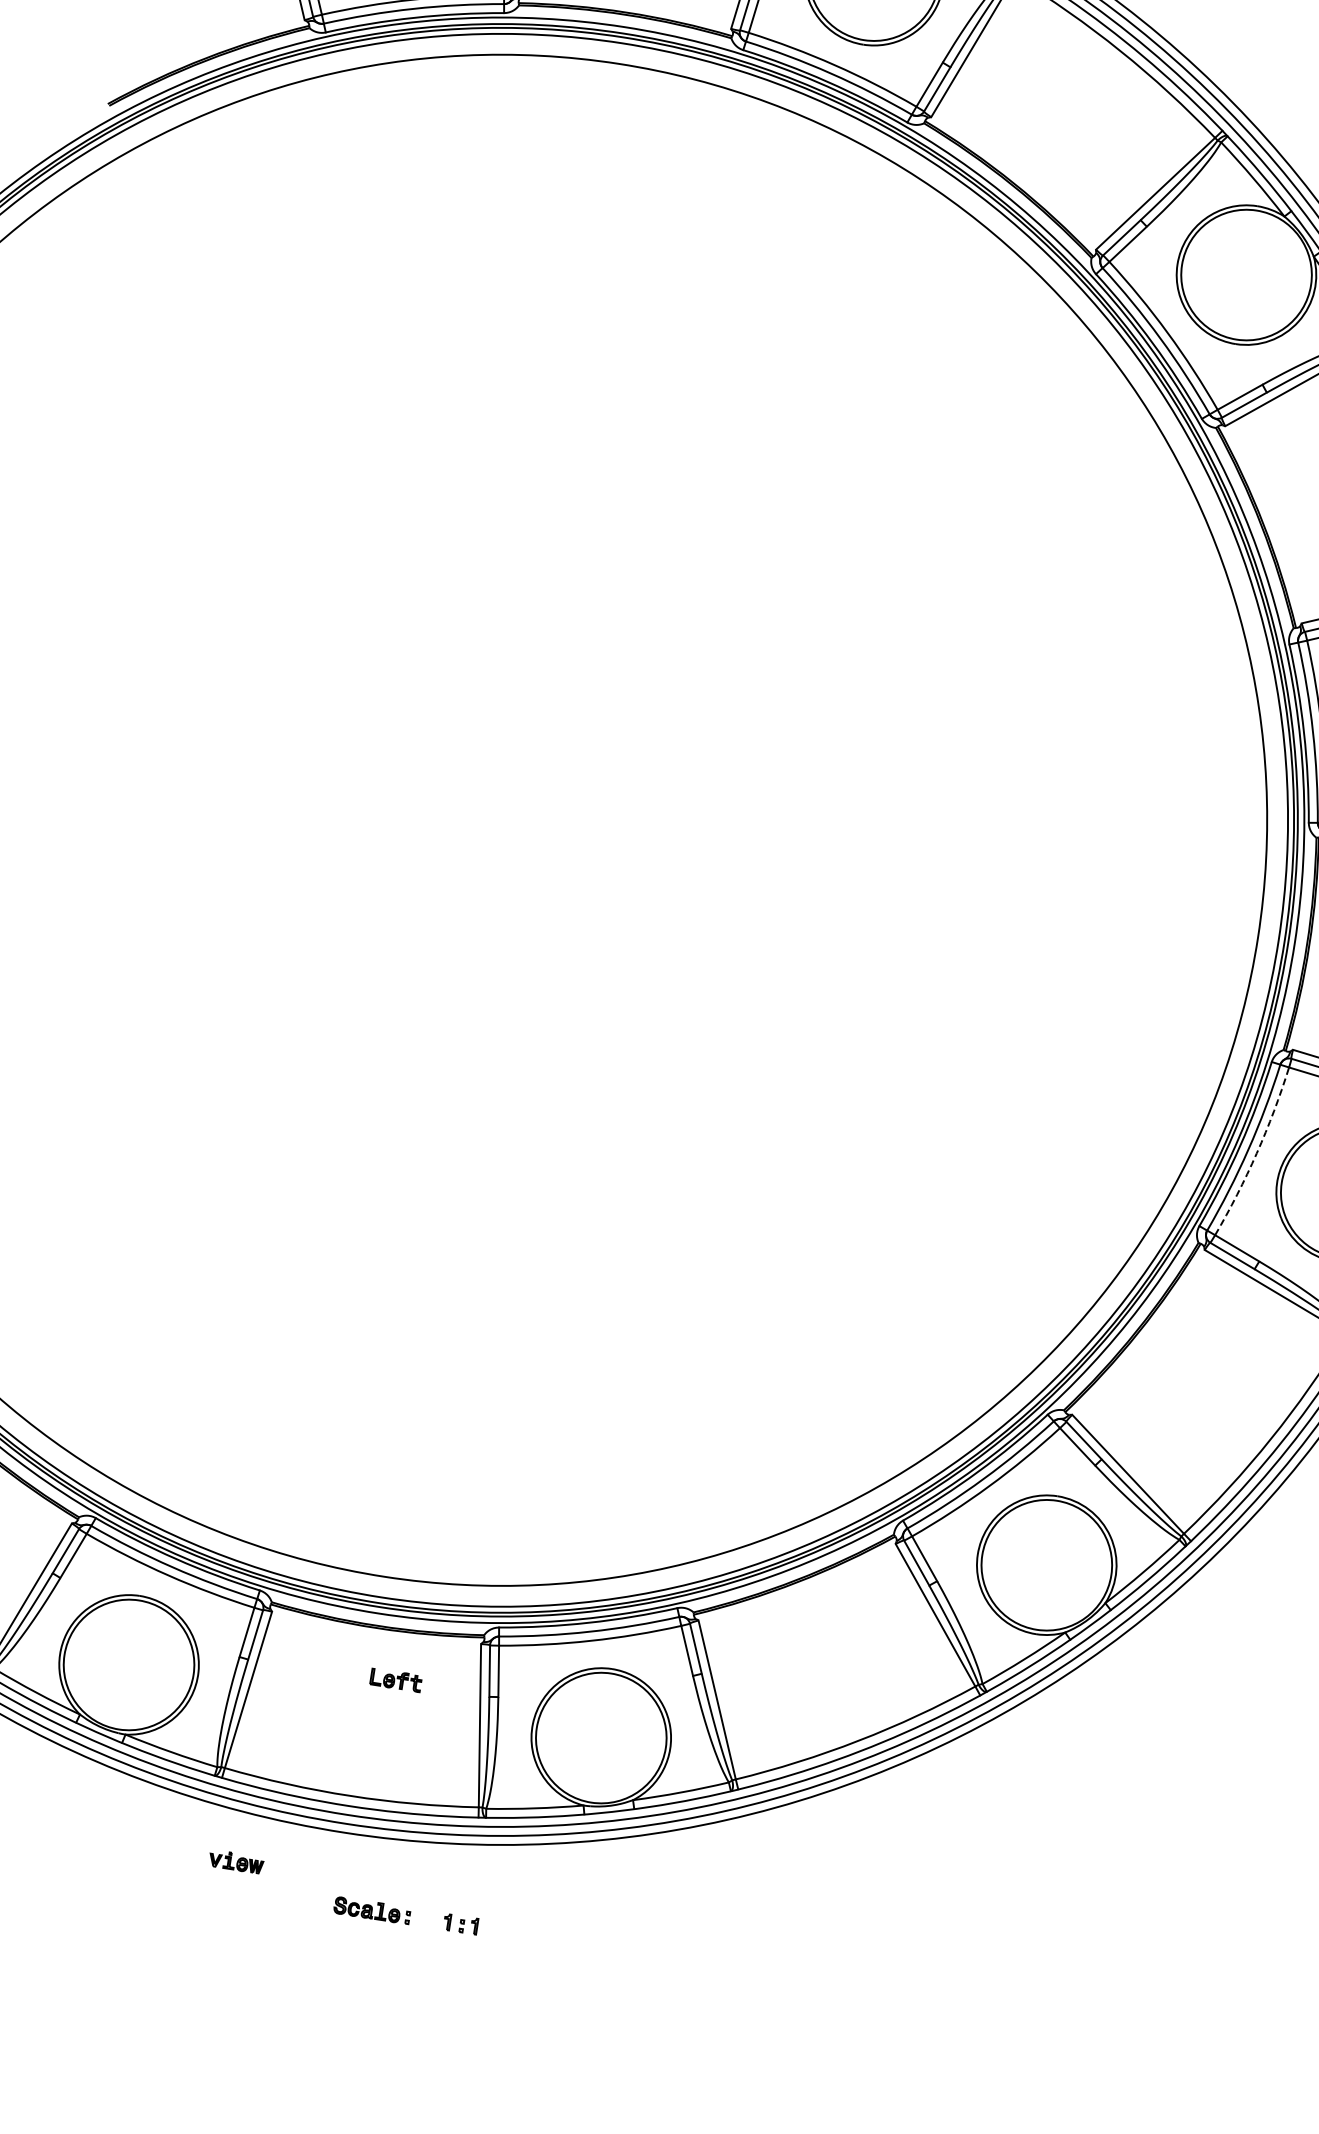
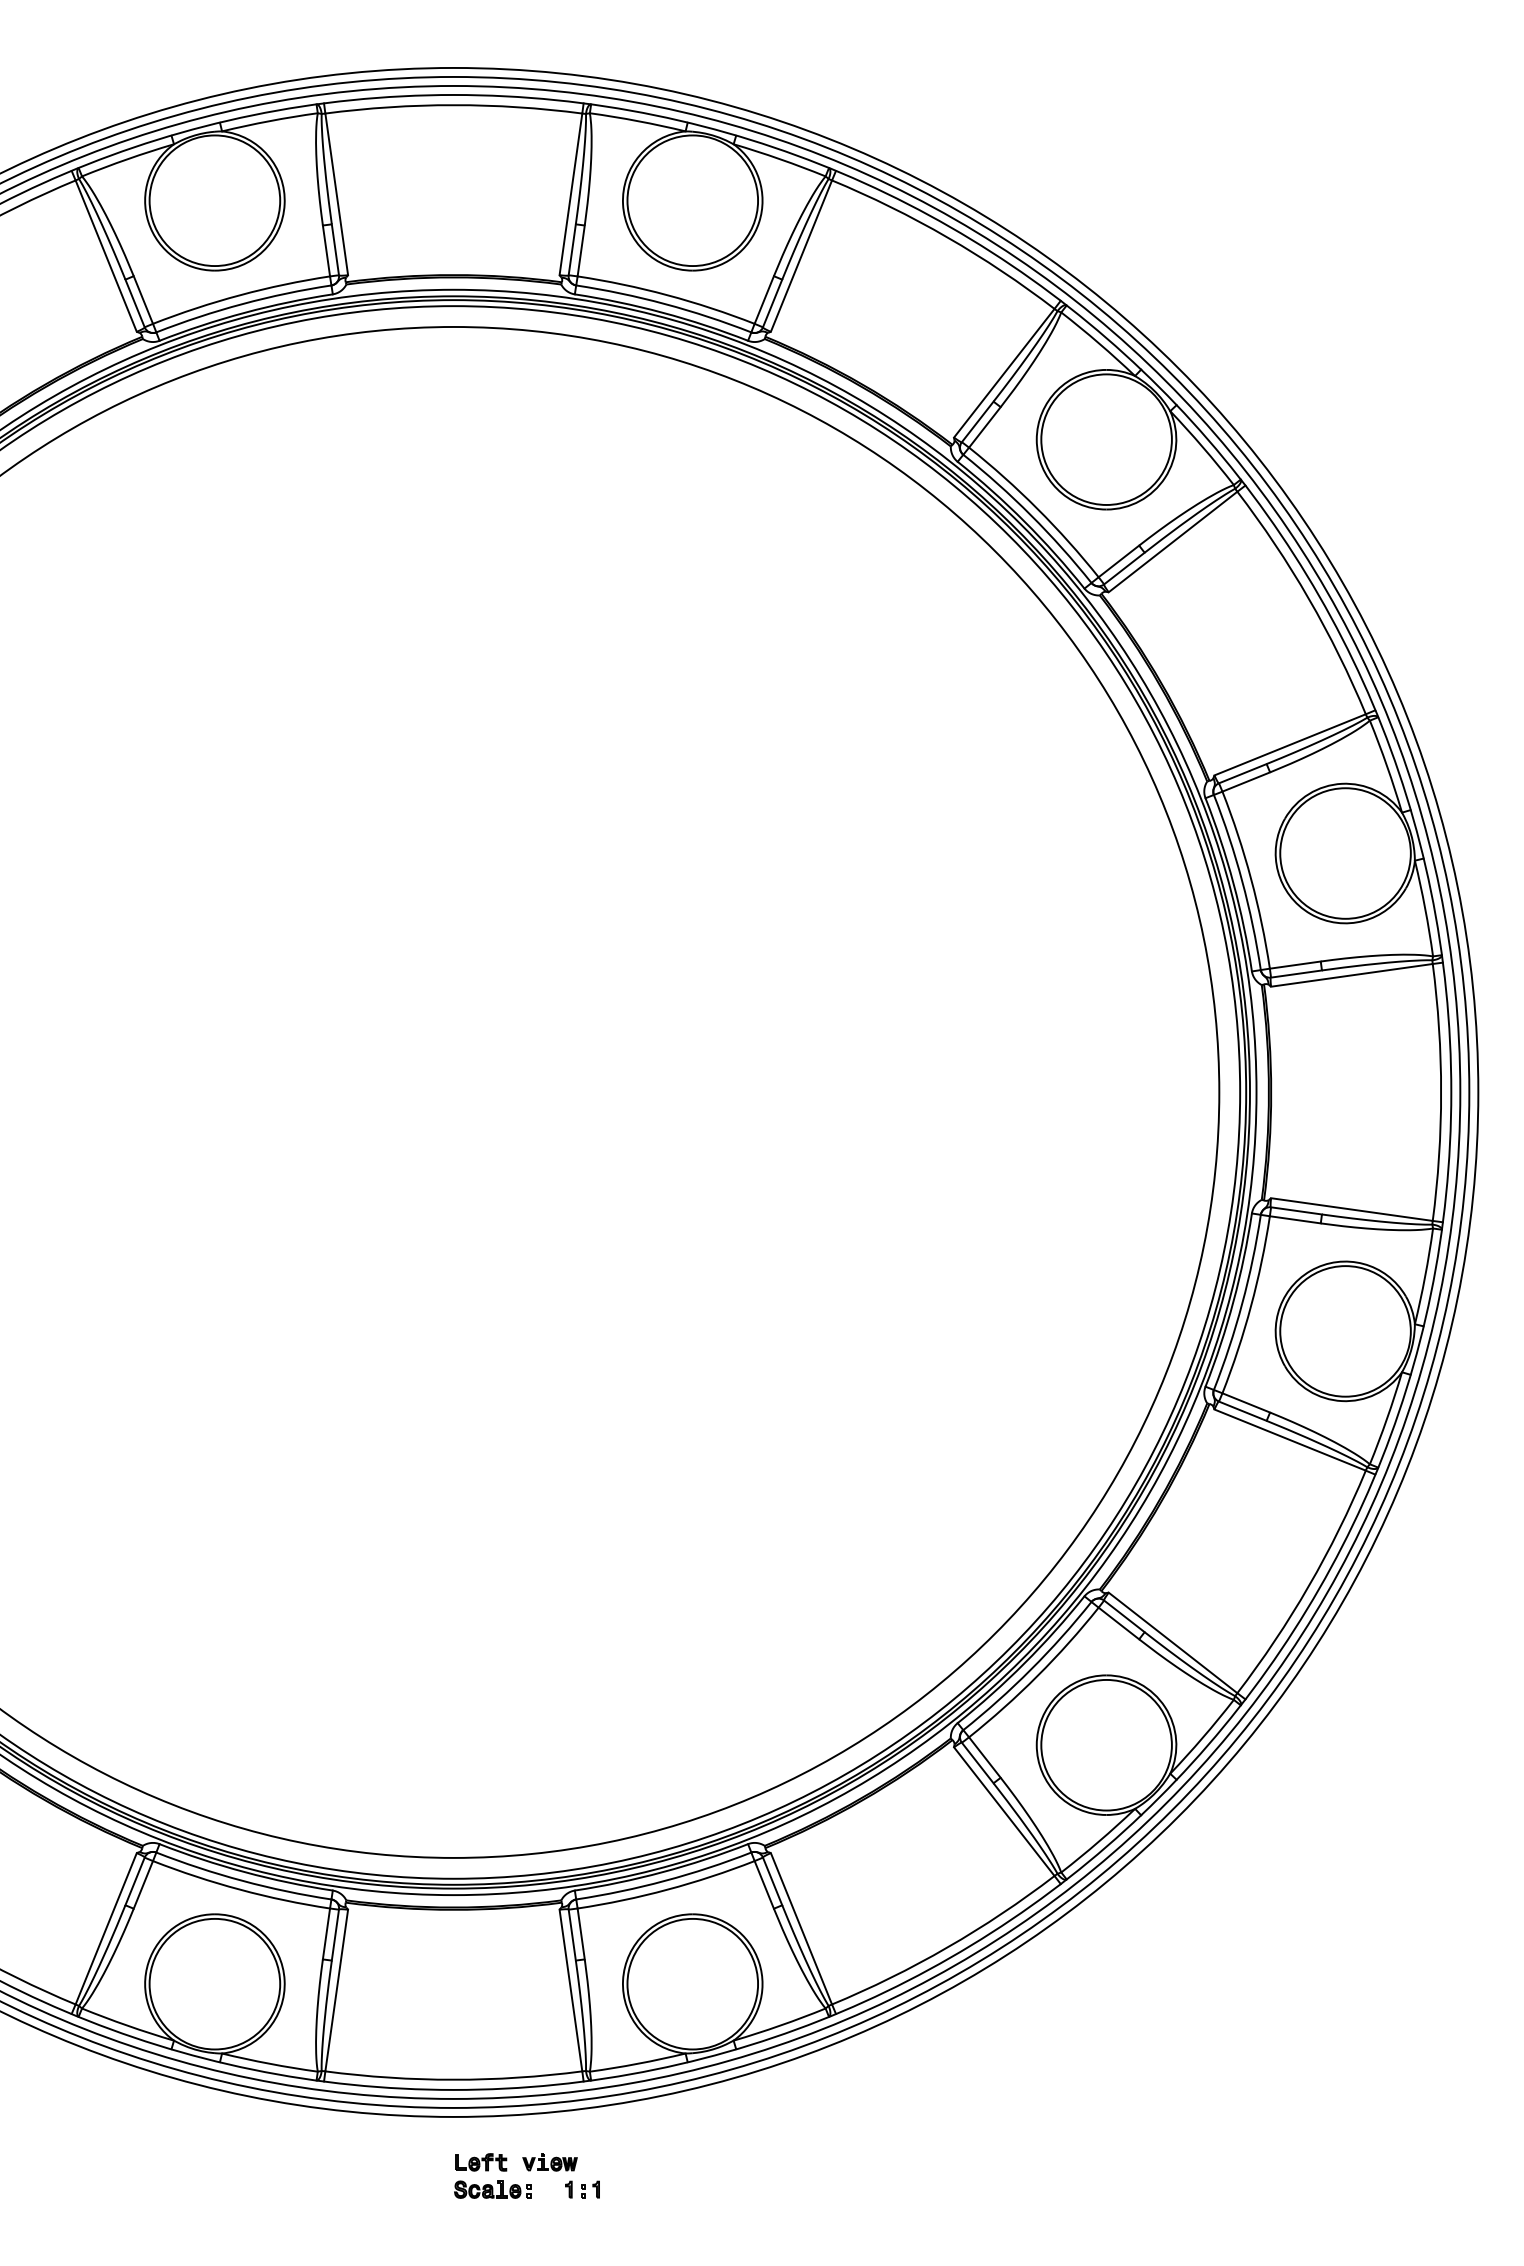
arc: (1257, 1153) -> (1251, 1306), dashed -> solid
part: (396, 1680) -> (481, 2162), moved
part: (235, 1861) -> (549, 2162), moved

